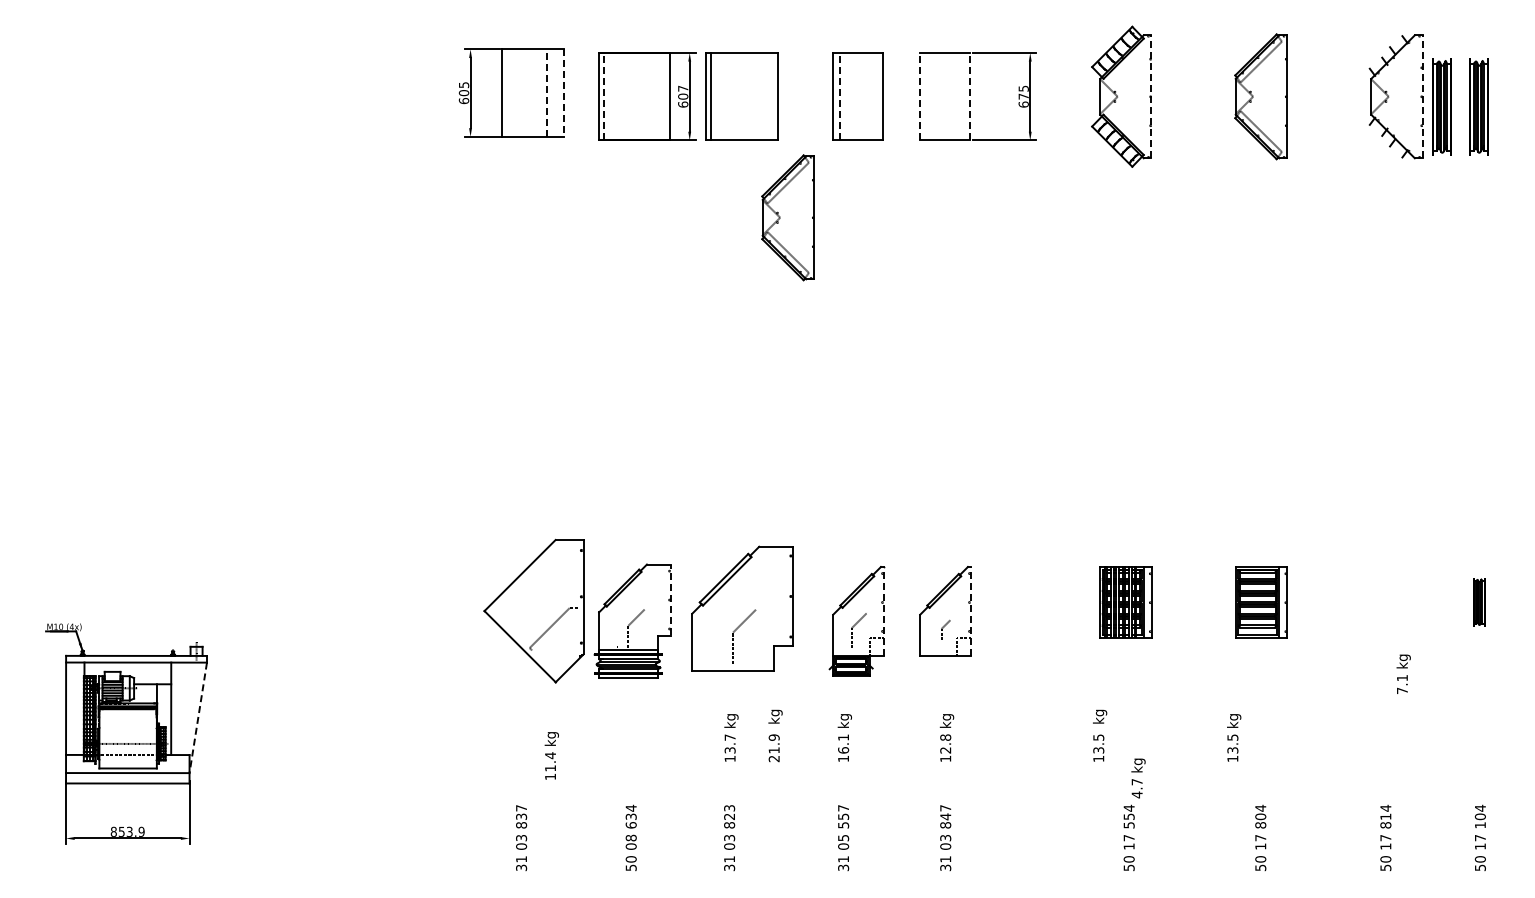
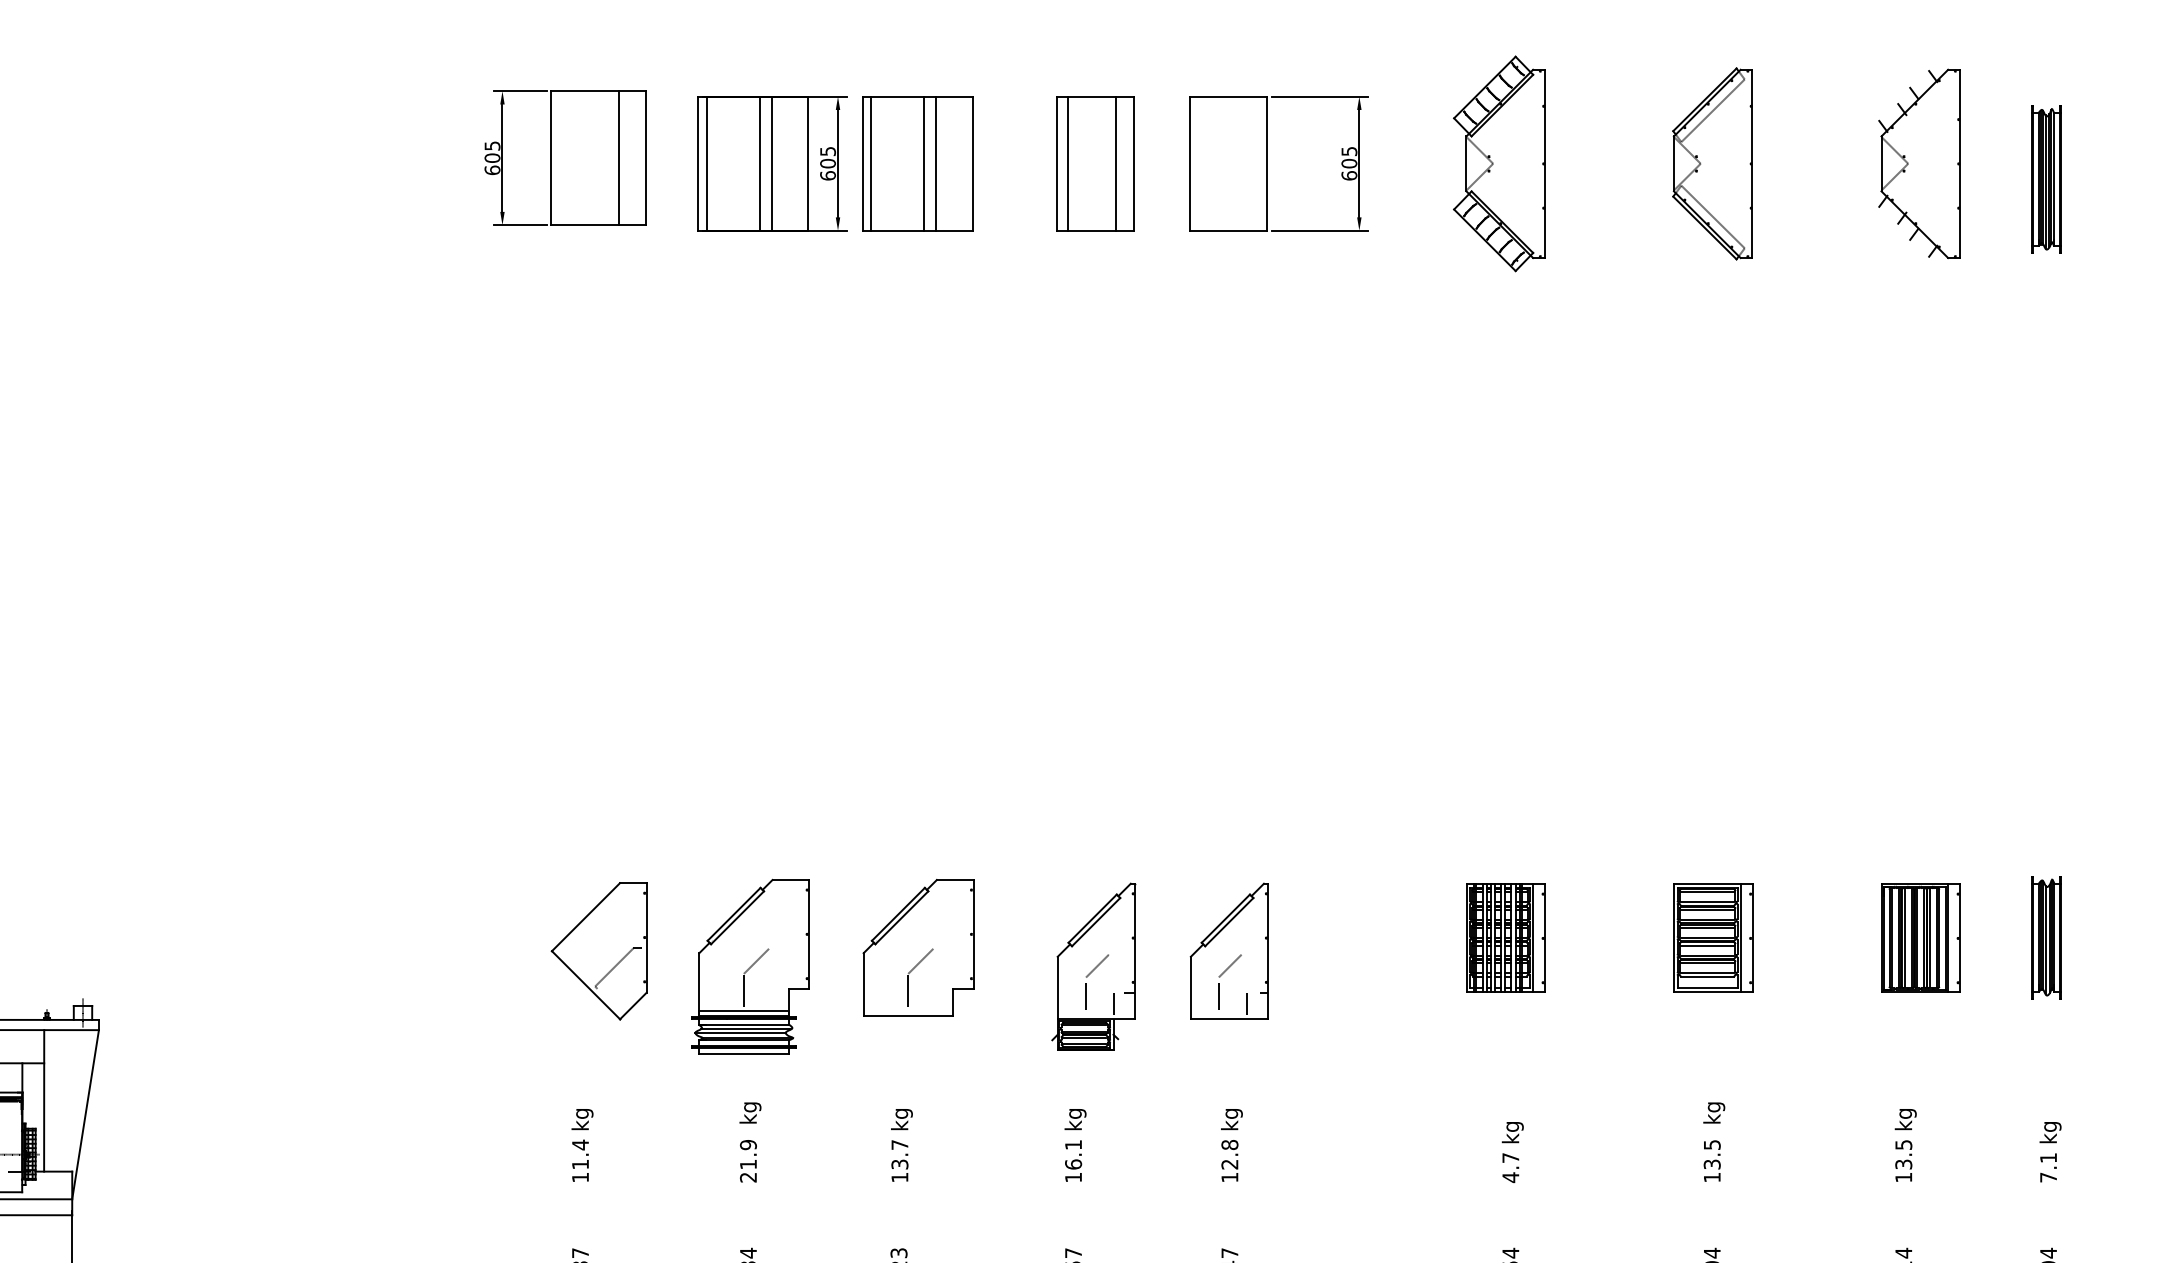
text: (683, 88) -> (828, 151), 607 -> 605
line: (546, 93) -> (618, 158), dashed -> solid
line: (564, 93) -> (646, 158), dashed -> solid
line: (603, 96) -> (705, 163), dashed -> solid
line: (638, 96) -> (759, 163), added
line: (646, 96) -> (771, 163), added
line: (745, 96) -> (923, 163), added
line: (753, 96) -> (935, 163), added
line: (839, 96) -> (1067, 163), dashed -> solid
line: (871, 96) -> (1116, 163), added
line: (919, 96) -> (1189, 163), dashed -> solid
line: (970, 96) -> (1267, 163), dashed -> solid
text: (1023, 96) -> (1349, 163), 675 -> 605
line: (1151, 96) -> (1544, 163), dashed -> solid
line: (1422, 96) -> (1959, 163), dashed -> solid
part: (1441, 106) -> (1988, 178), removed
part: (787, 217) -> (987, 348), removed
line: (670, 599) -> (808, 933), dashed -> solid
part: (1397, 602) -> (1921, 938), added
part: (1479, 602) -> (2047, 938), size x1.67
part: (741, 608) -> (917, 947), size x0.71
part: (533, 610) -> (598, 950), size x0.62
line: (883, 610) -> (1134, 950), dashed -> solid
line: (970, 610) -> (1267, 950), dashed -> solid
part: (945, 630) -> (1229, 980), size x1.67
text: (1403, 673) -> (2050, 1150), moved
line: (198, 717) -> (85, 1114), dashed -> solid
text: (775, 735) -> (750, 1141), moved
text: (1100, 735) -> (1714, 1141), moved
text: (1234, 737) -> (1906, 1144), moved
text: (551, 755) -> (581, 1144), moved
text: (1138, 778) -> (1512, 1152), moved

